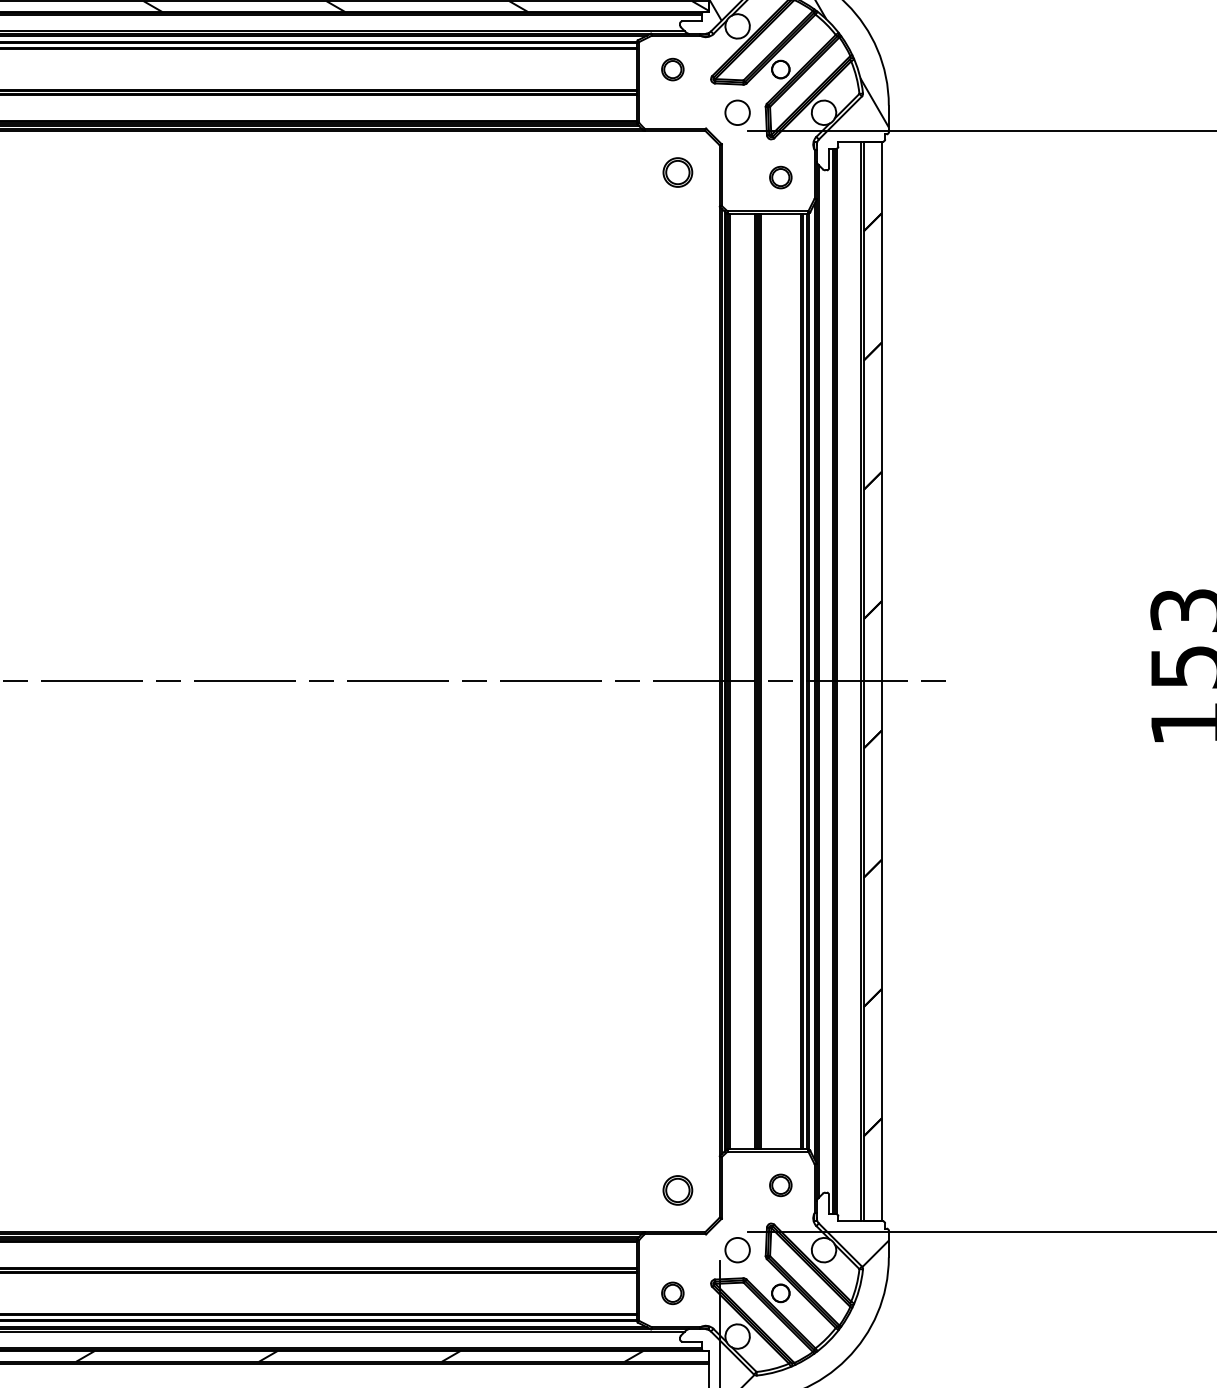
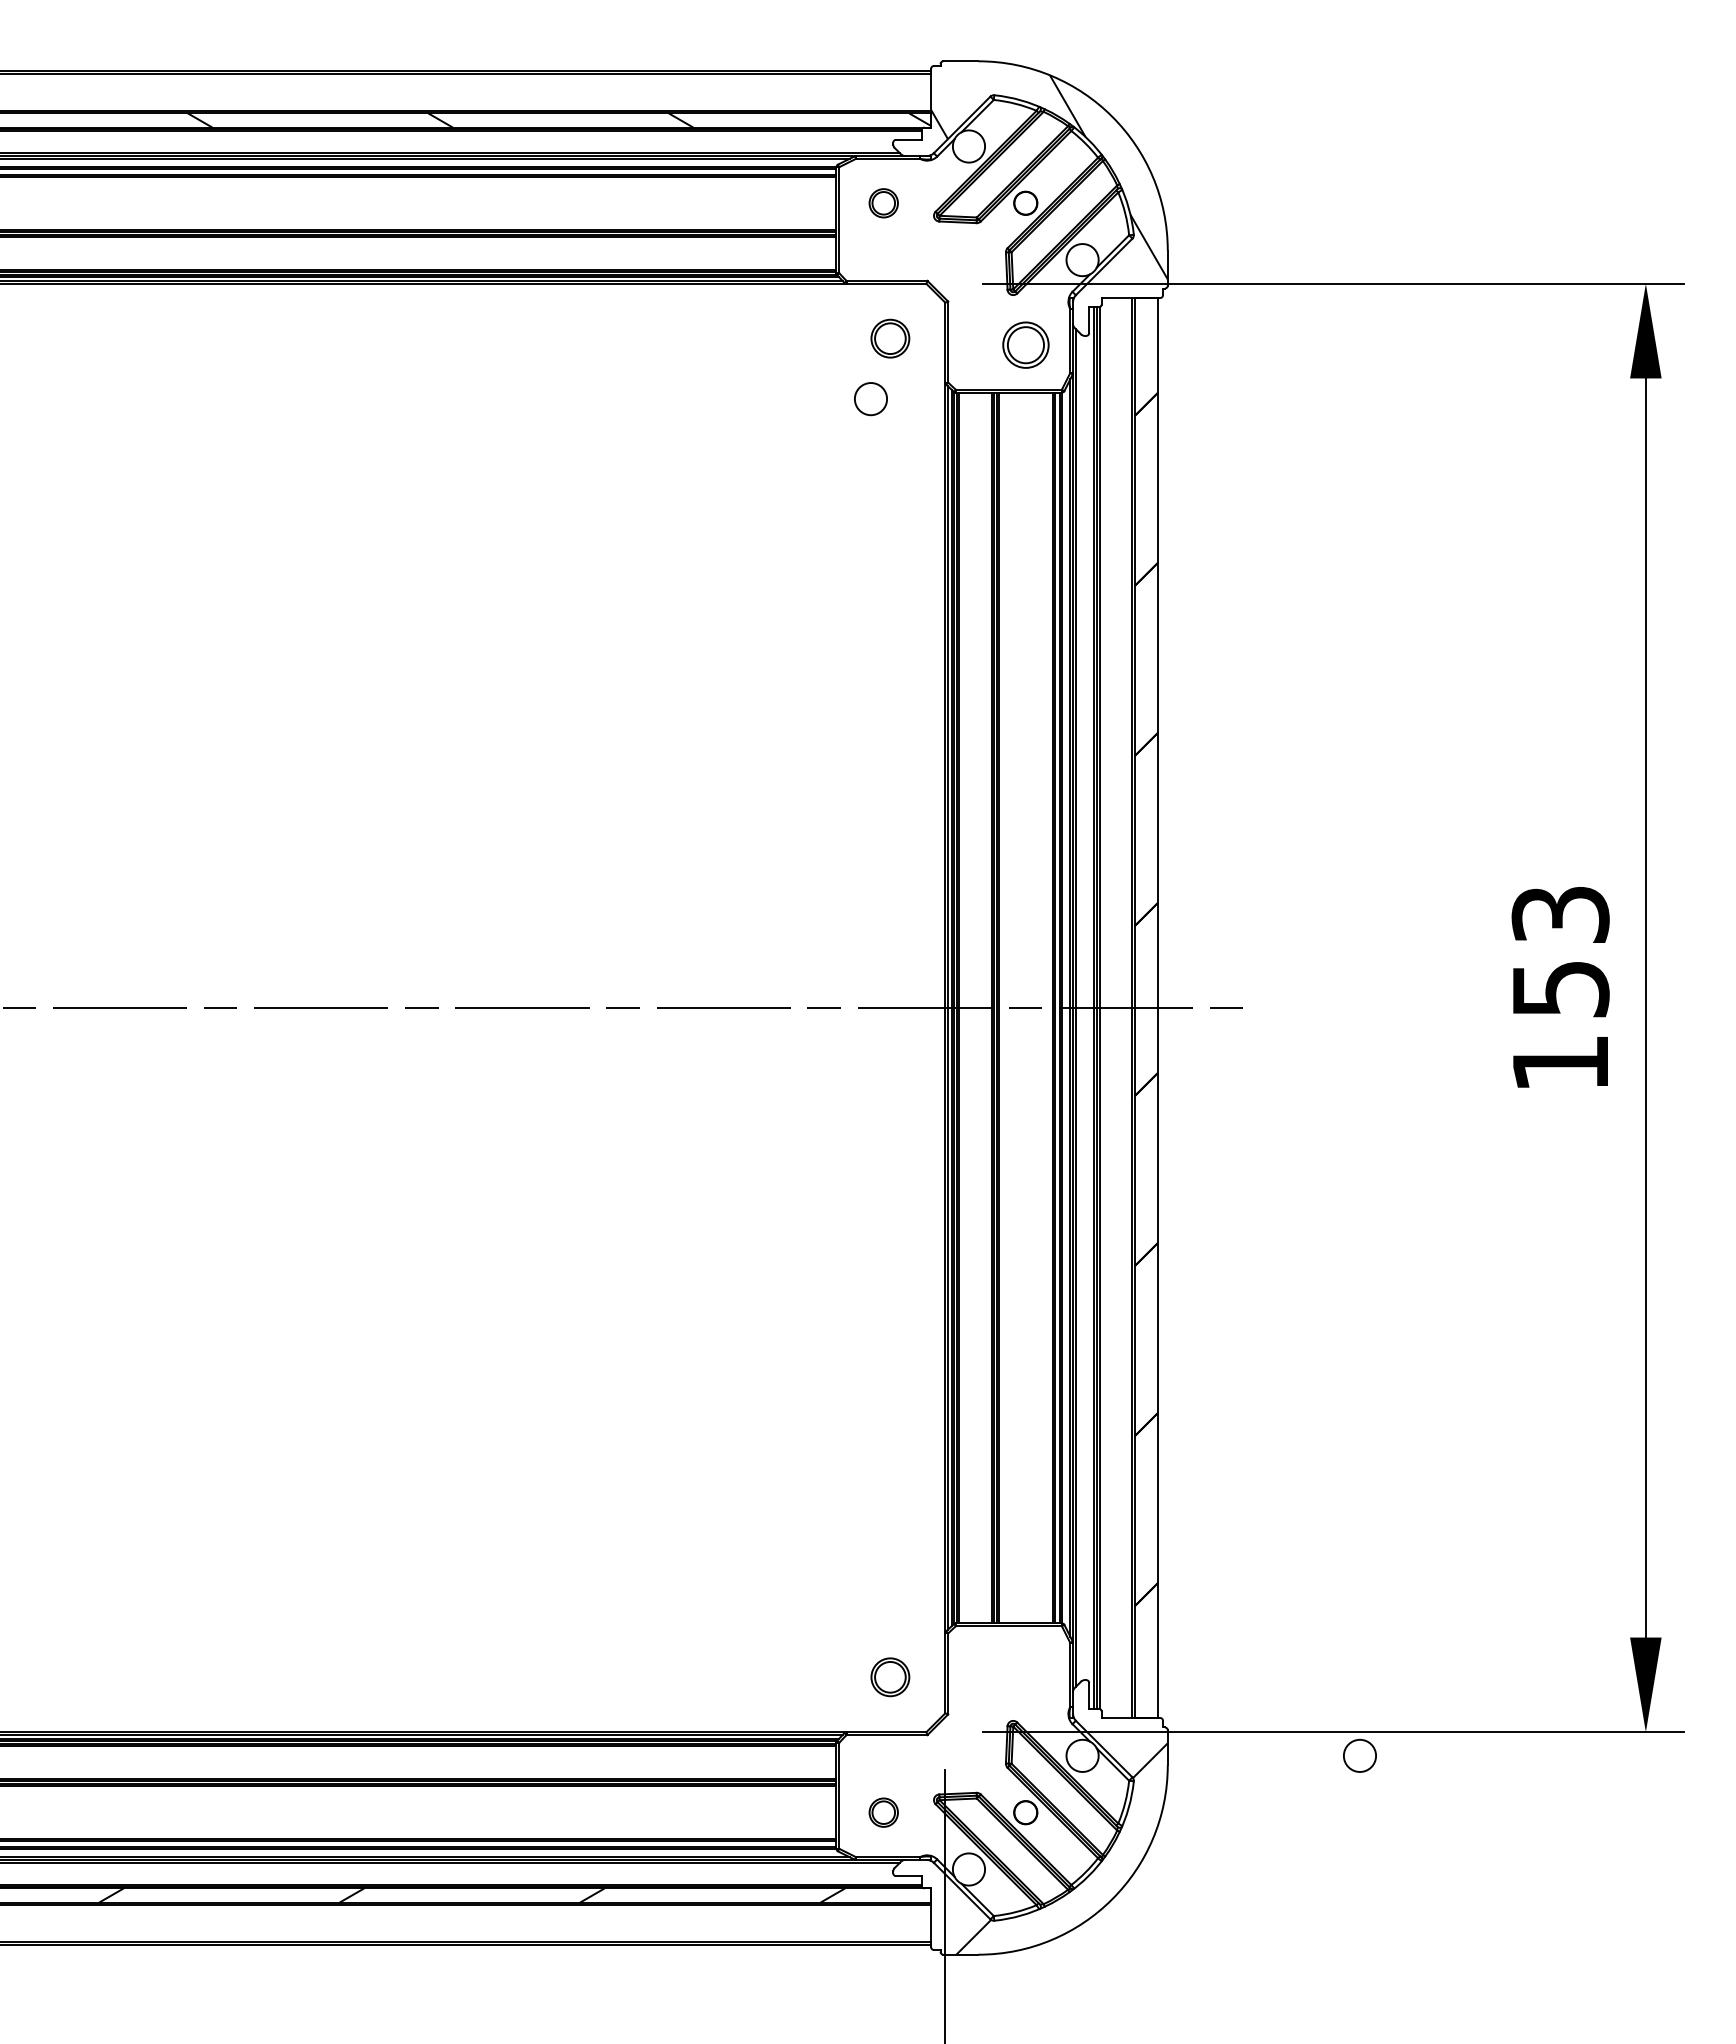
circle: (737, 113) -> (870, 399), moved
part: (780, 177) -> (1025, 345), size x1.6
part: (780, 1185) -> (1025, 1670), removed
circle: (737, 1249) -> (1359, 1755), moved

